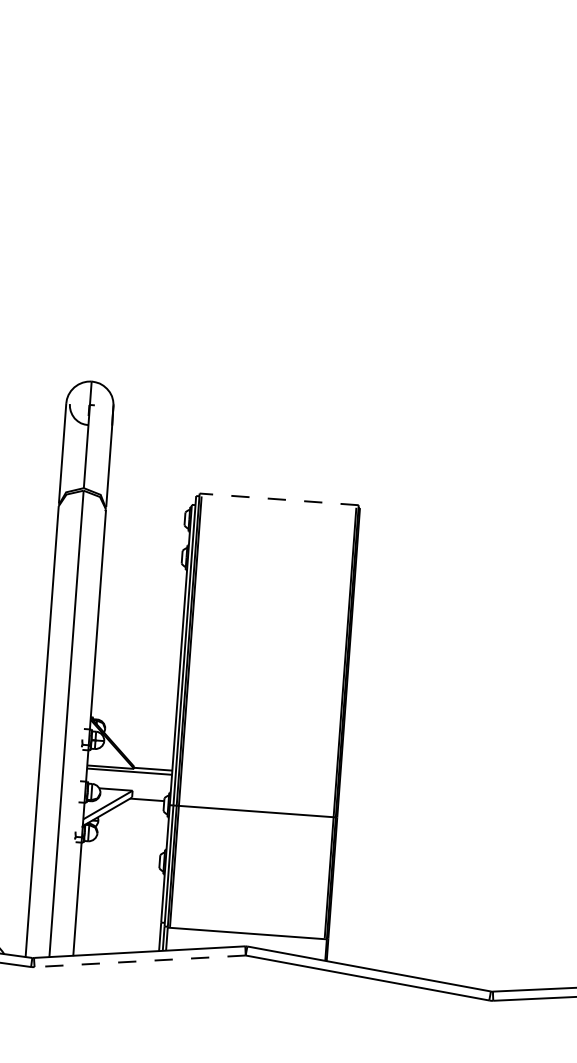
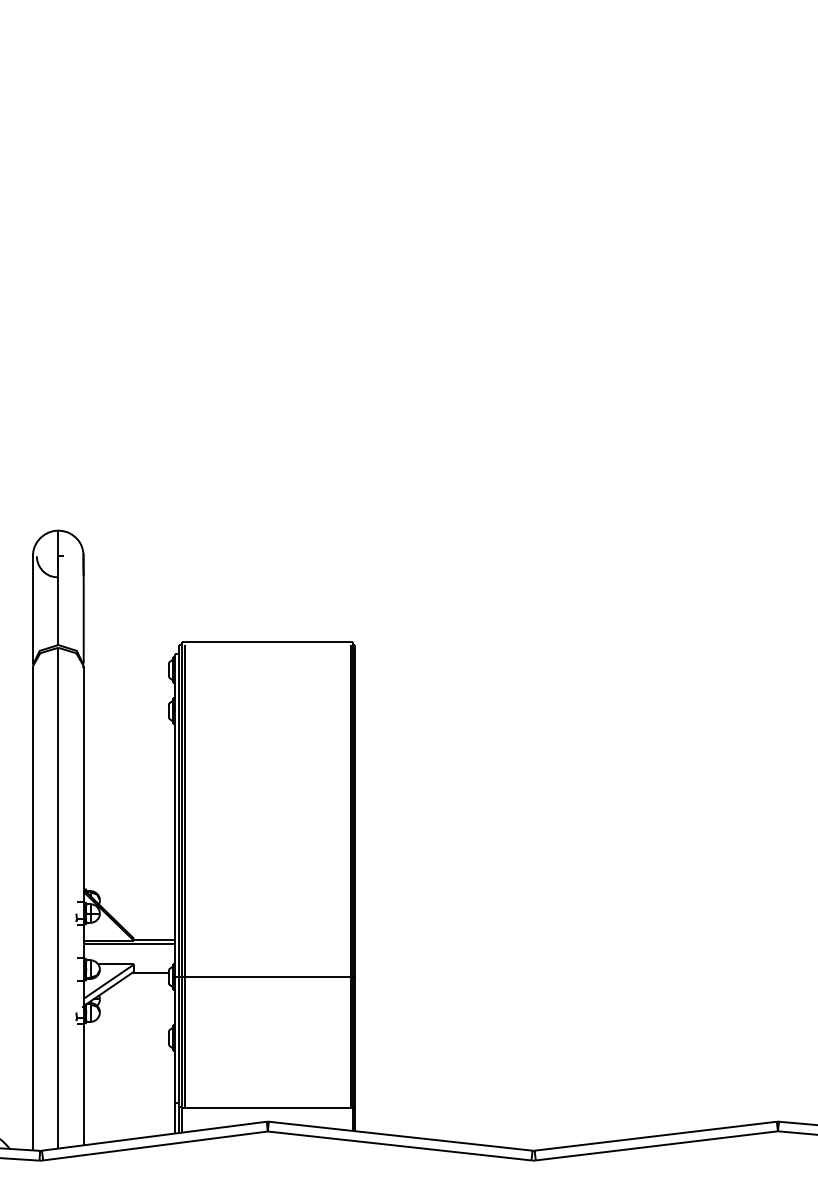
line: (278, 499) -> (267, 641), dashed -> solid
line: (140, 961) -> (155, 1146), dashed -> solid

